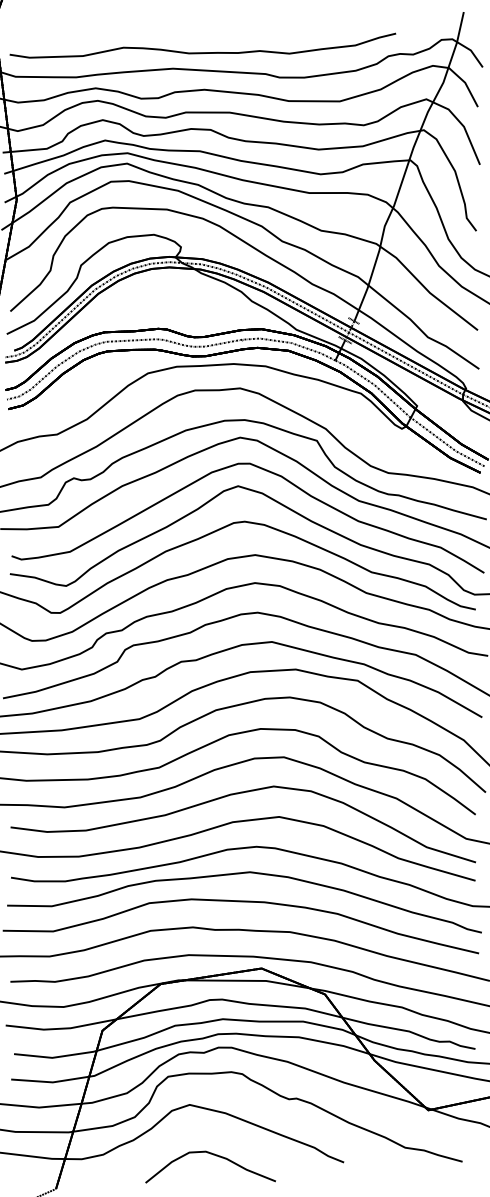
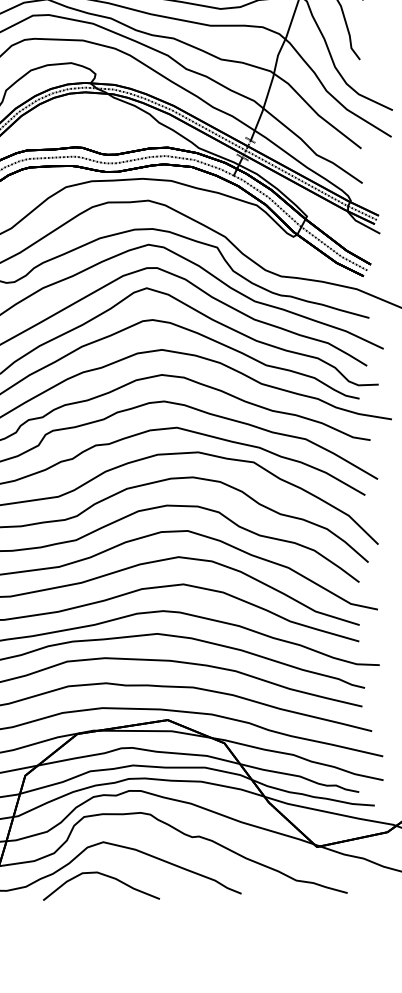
part: (213, 1155) -> (104, 875), moved

